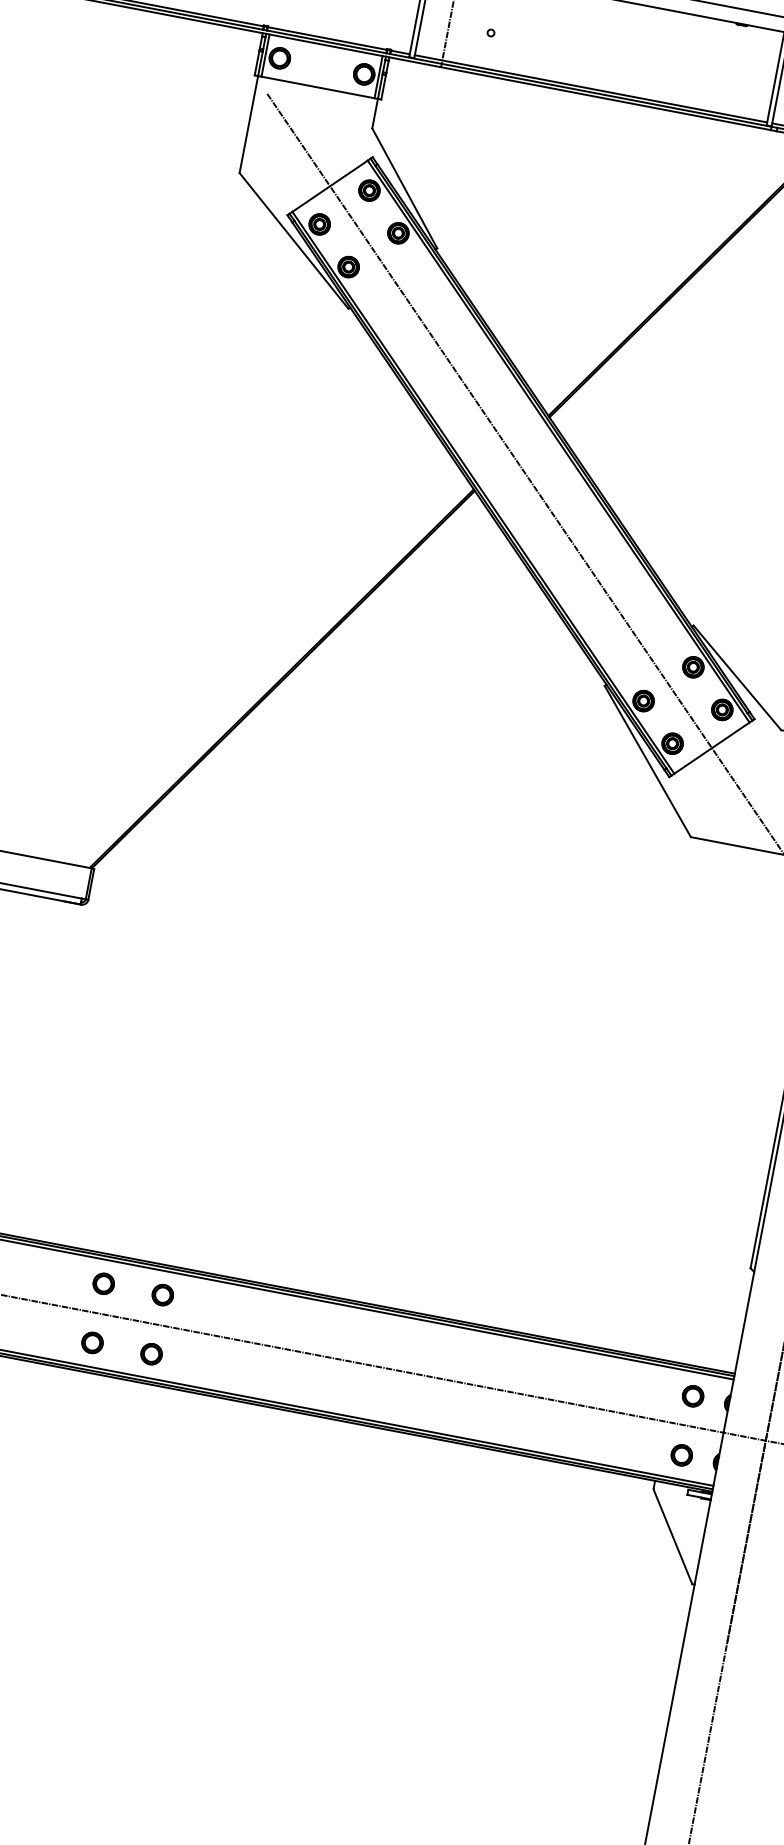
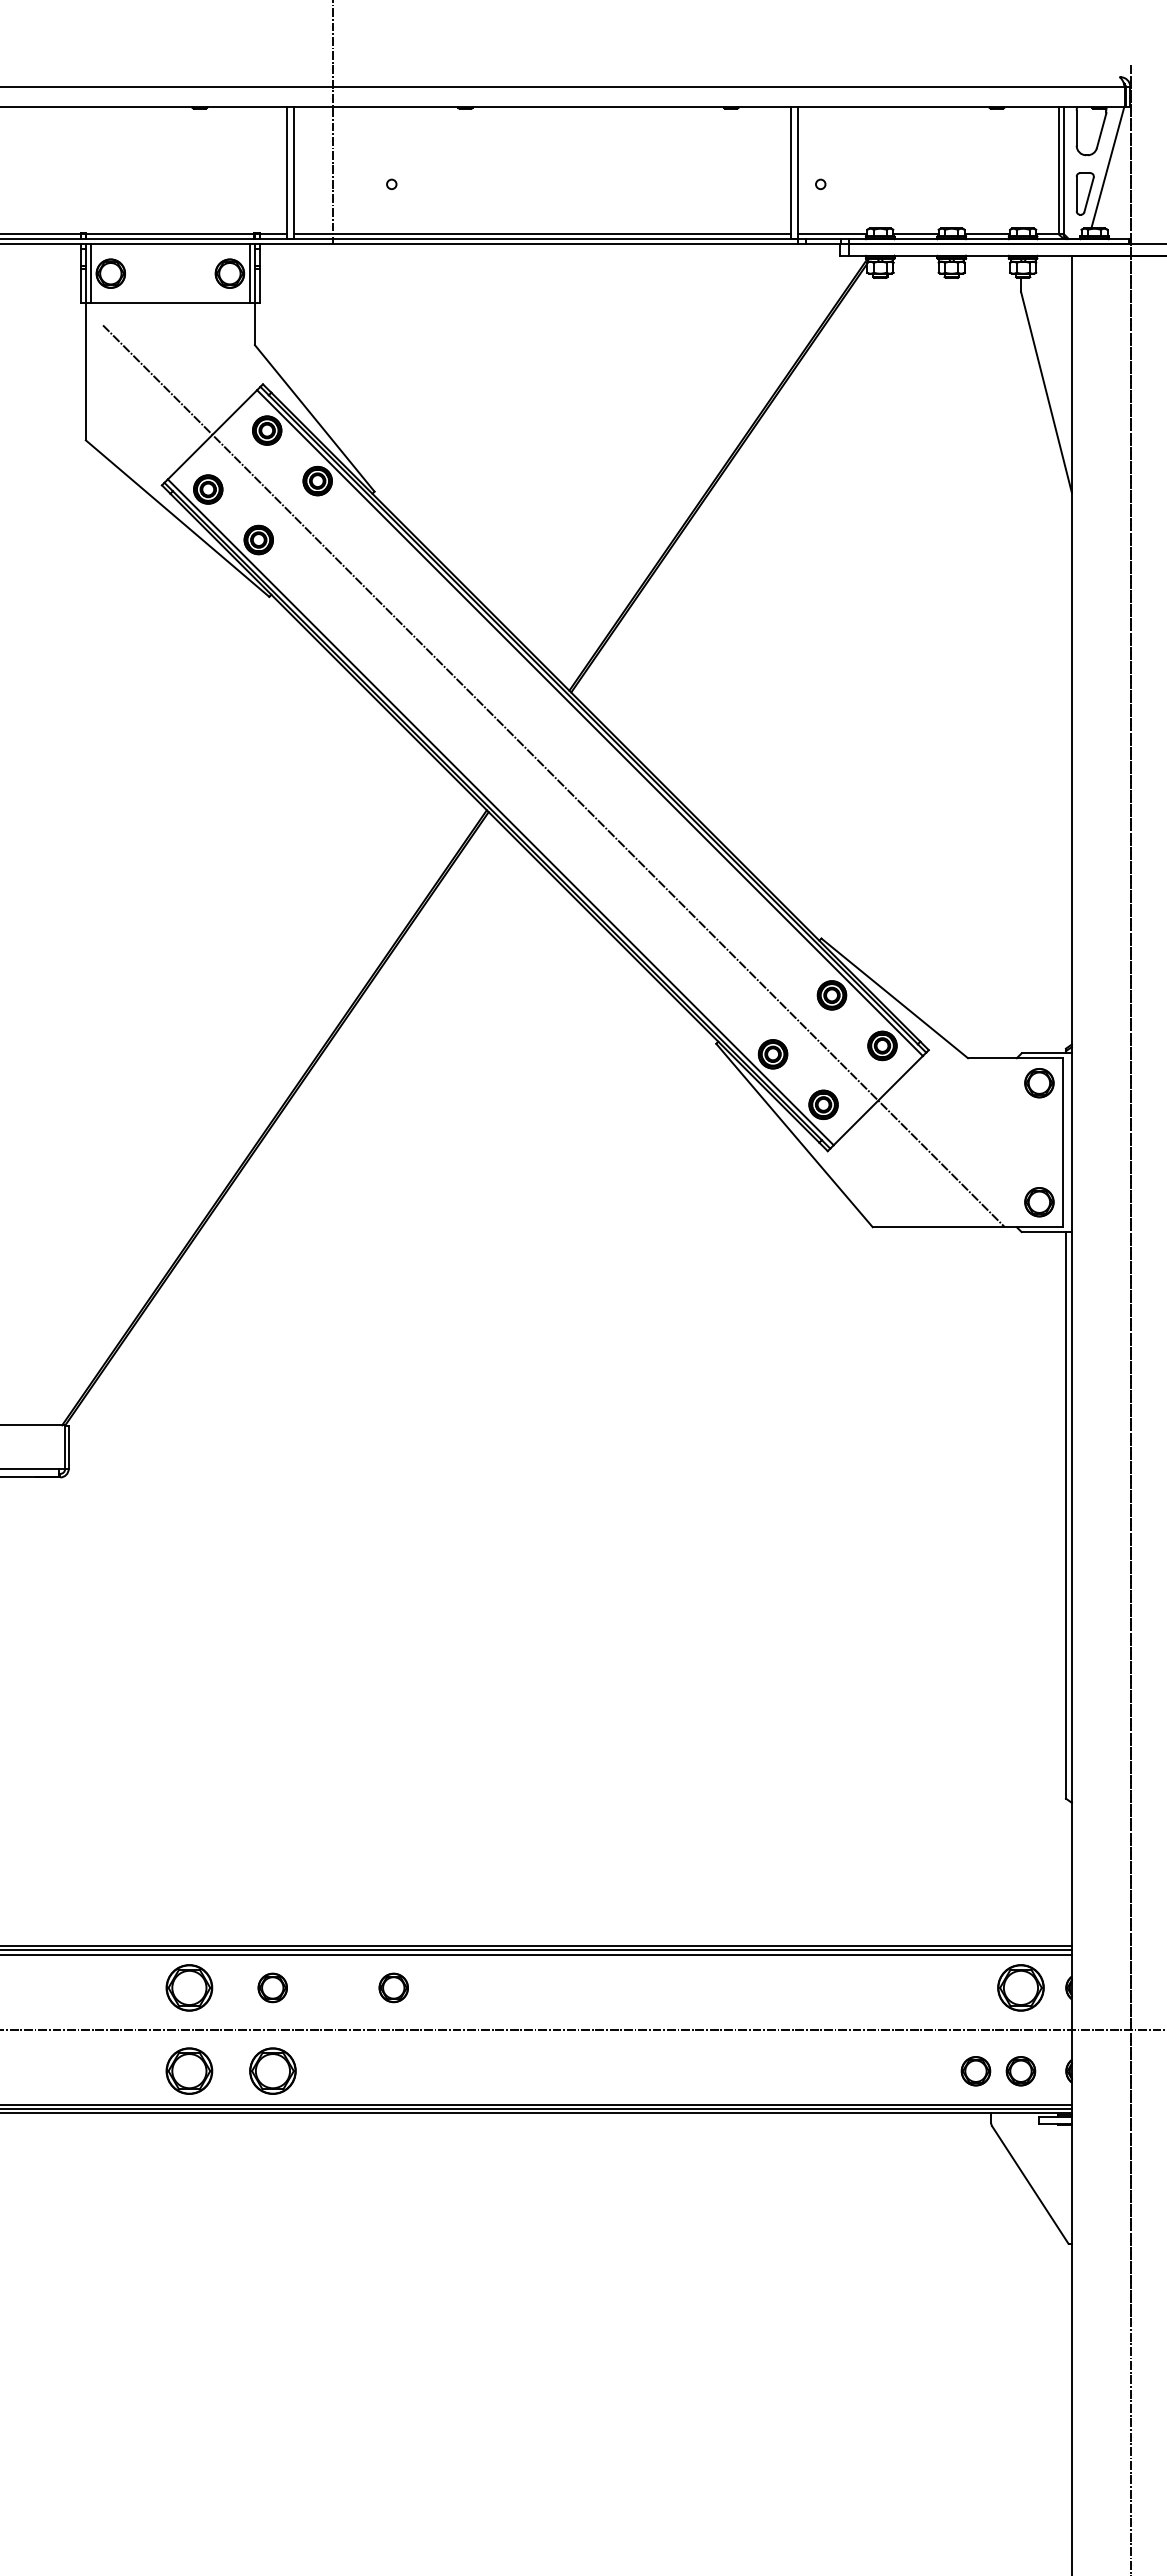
part: (103, 1283) -> (189, 1987), size x1.6
part: (248, 1311) -> (393, 1987), added
part: (92, 1343) -> (189, 2071), size x1.6
part: (151, 1354) -> (272, 2071), size x1.6
part: (692, 1395) -> (1020, 1987), size x1.6
part: (649, 1449) -> (975, 2071), added

